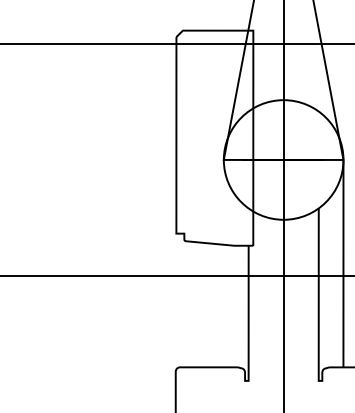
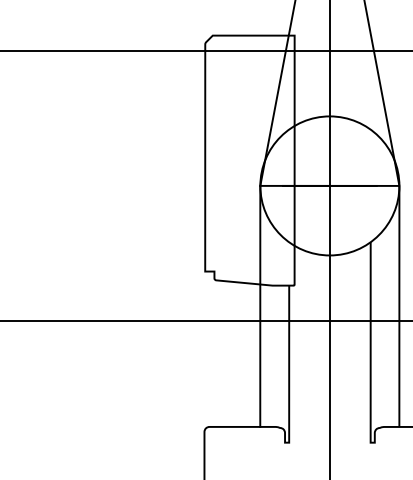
line: (223, 262) -> (260, 305), added

